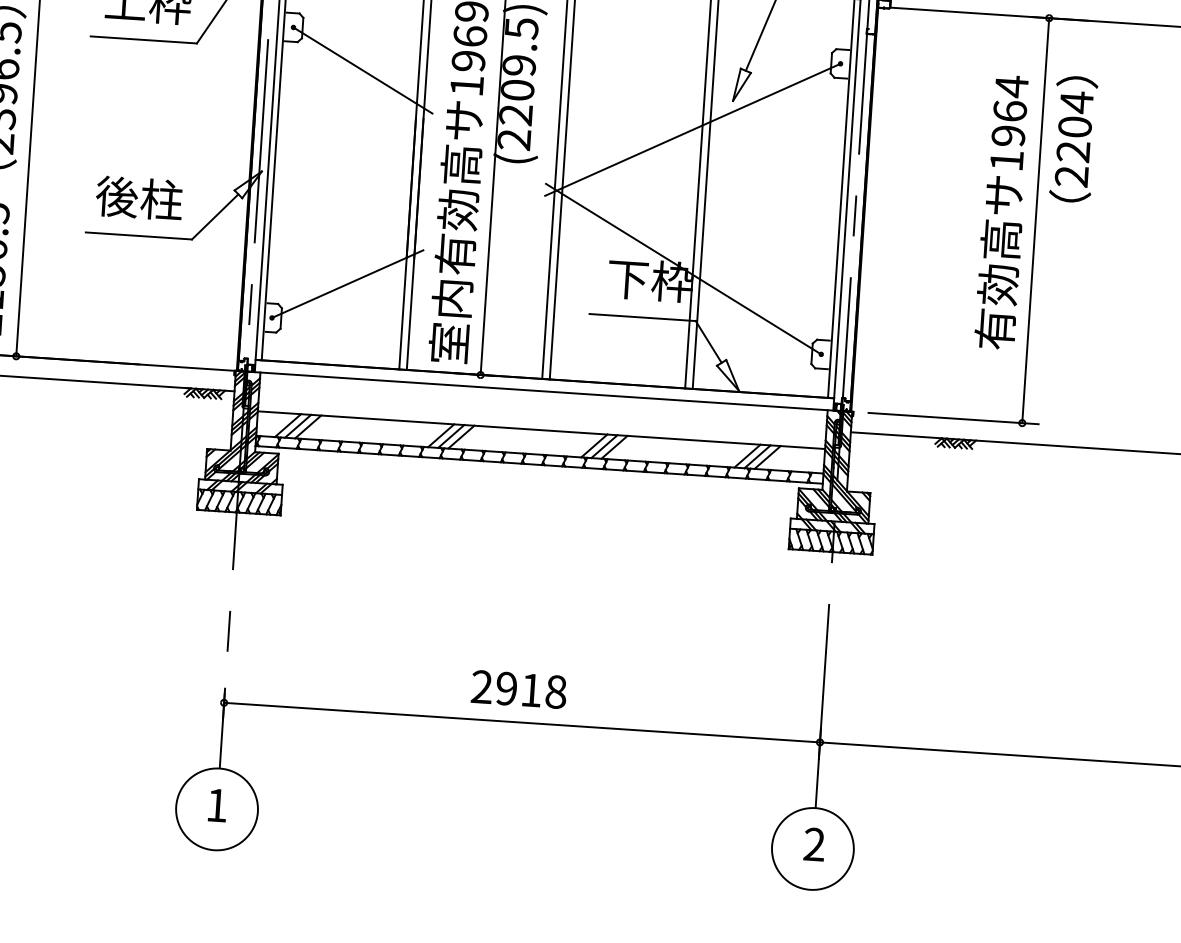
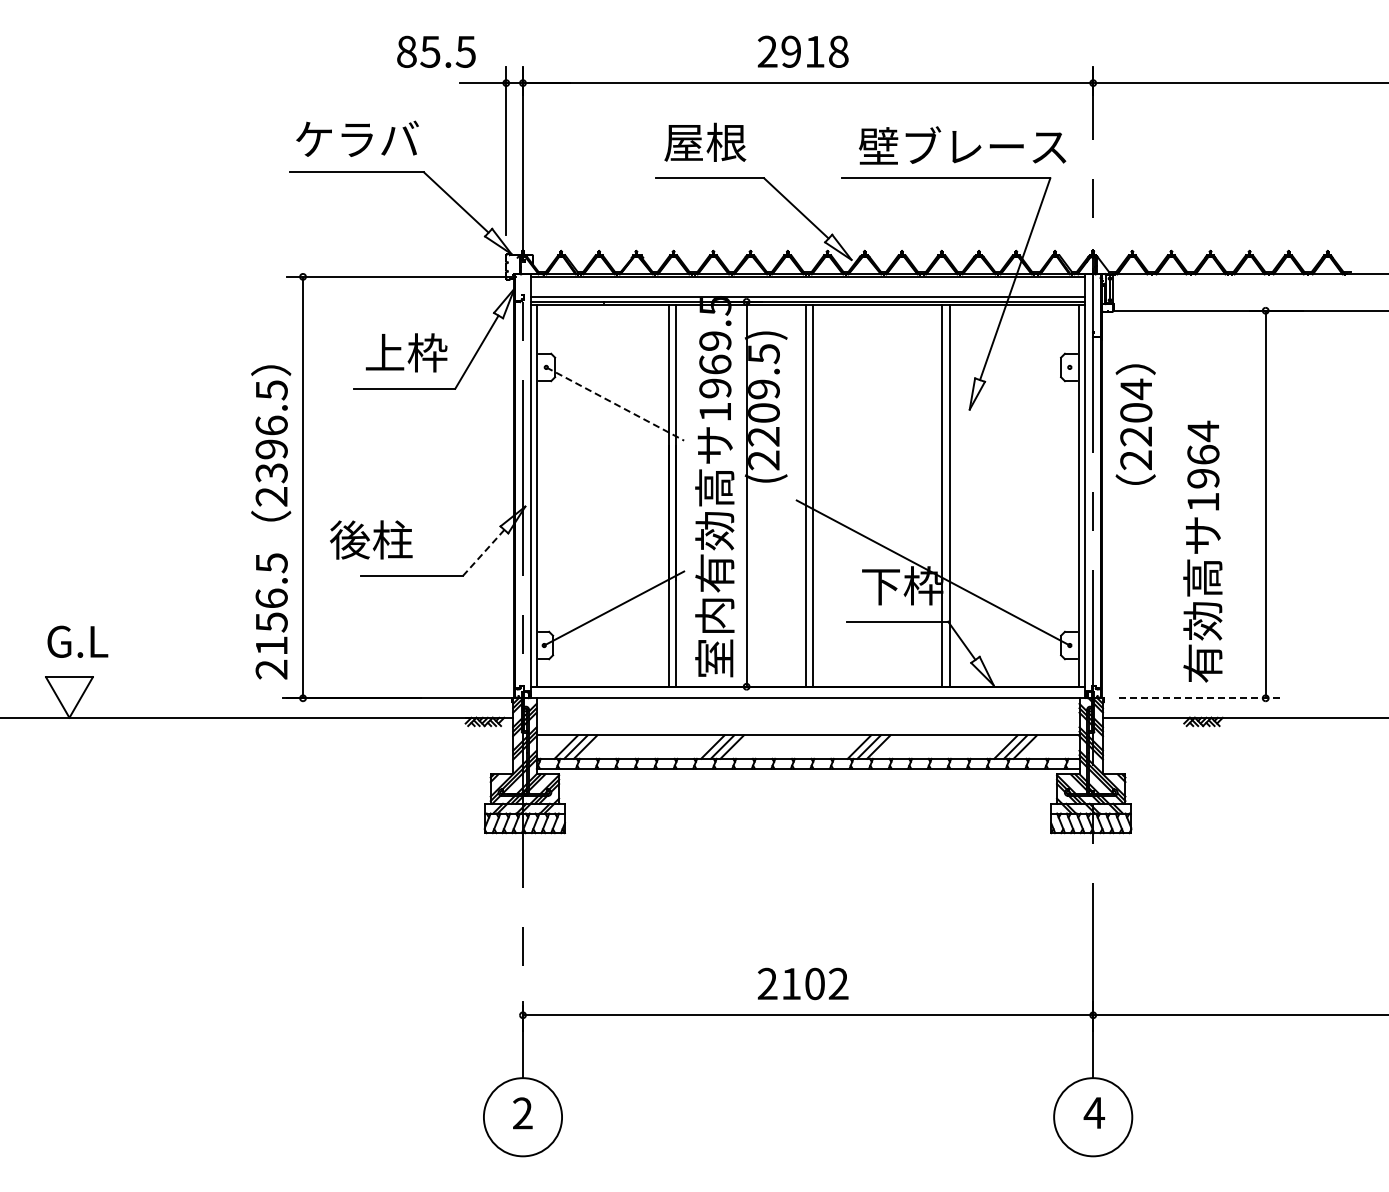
line: (363, 71) -> (615, 404), solid -> dashed
line: (692, 129) -> (932, 439), removed
text: (1073, 139) -> (1135, 424), moved
text: (139, 197) -> (371, 539), moved
text: (1002, 212) -> (1202, 551), moved
line: (214, 216) -> (483, 552), solid -> dashed
line: (954, 418) -> (1200, 698), solid -> dashed
text: (530, 689) -> (814, 983), 2918 -> 2102
text: (216, 805) -> (522, 1113), 1 -> 2
text: (814, 844) -> (1094, 1112), 2 -> 4

